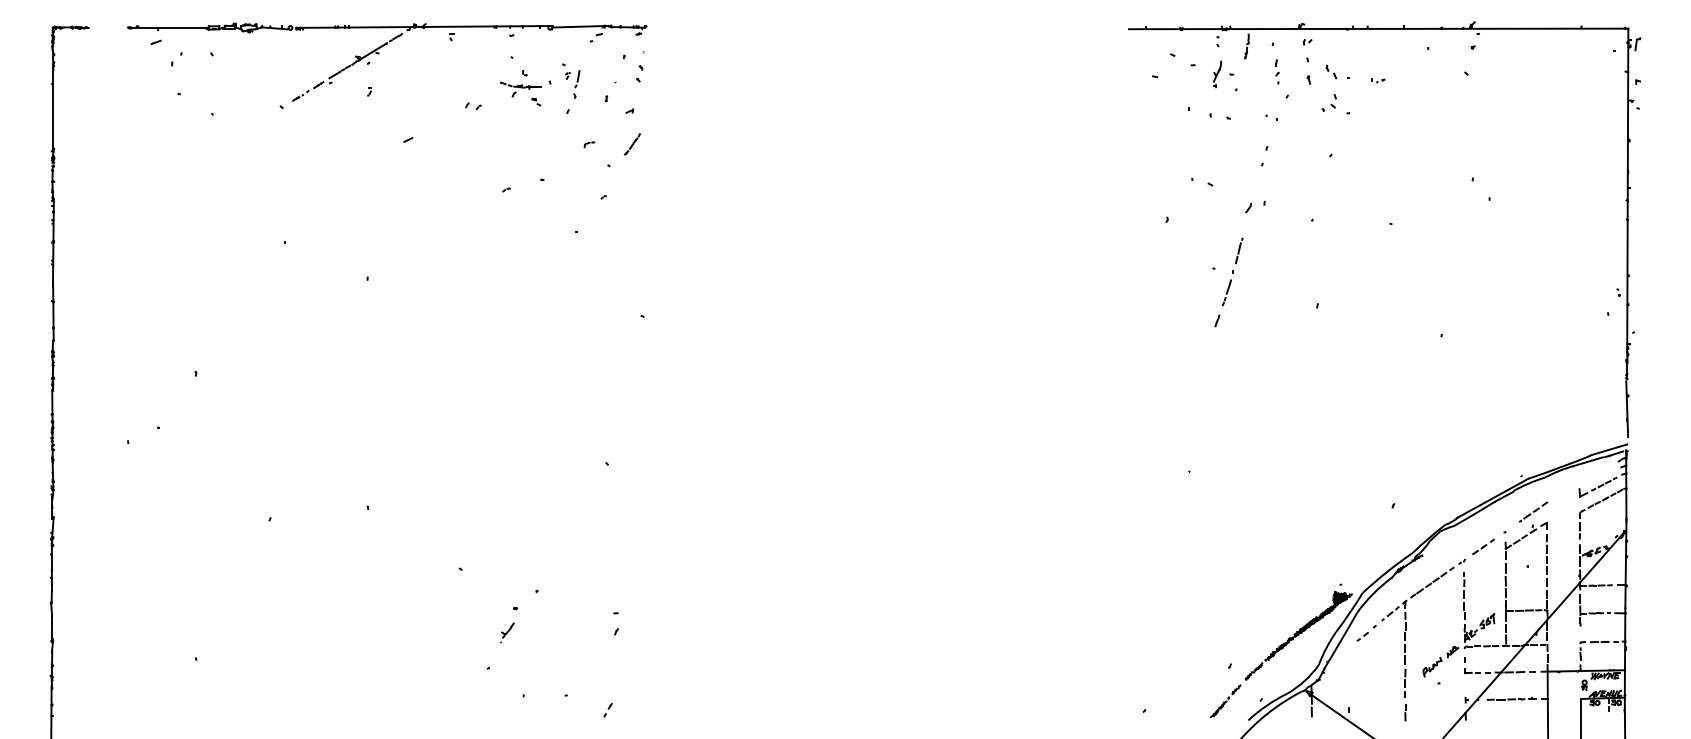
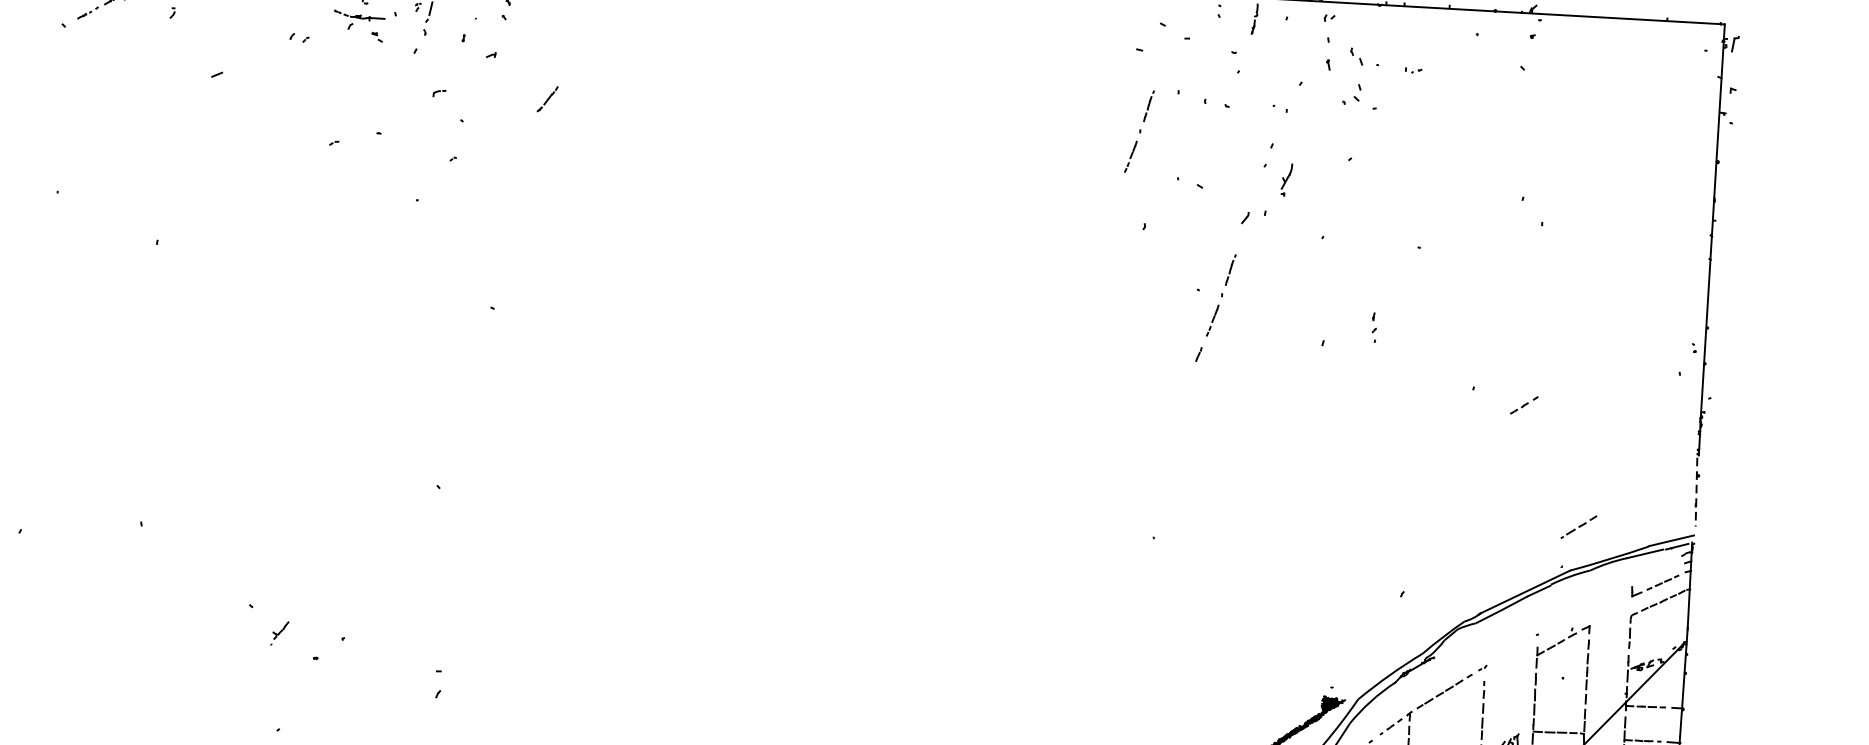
part: (1277, 71) -> (1374, 327), moved
part: (1217, 74) -> (1286, 180), moved
part: (1158, 142) -> (1139, 131), added
line: (632, 144) -> (547, 99), moved
line: (1627, 409) -> (1696, 492), solid -> dashed
part: (1533, 511) -> (1578, 526), moved
part: (1483, 546) -> (1524, 404), moved
part: (507, 632) -> (280, 632), moved

